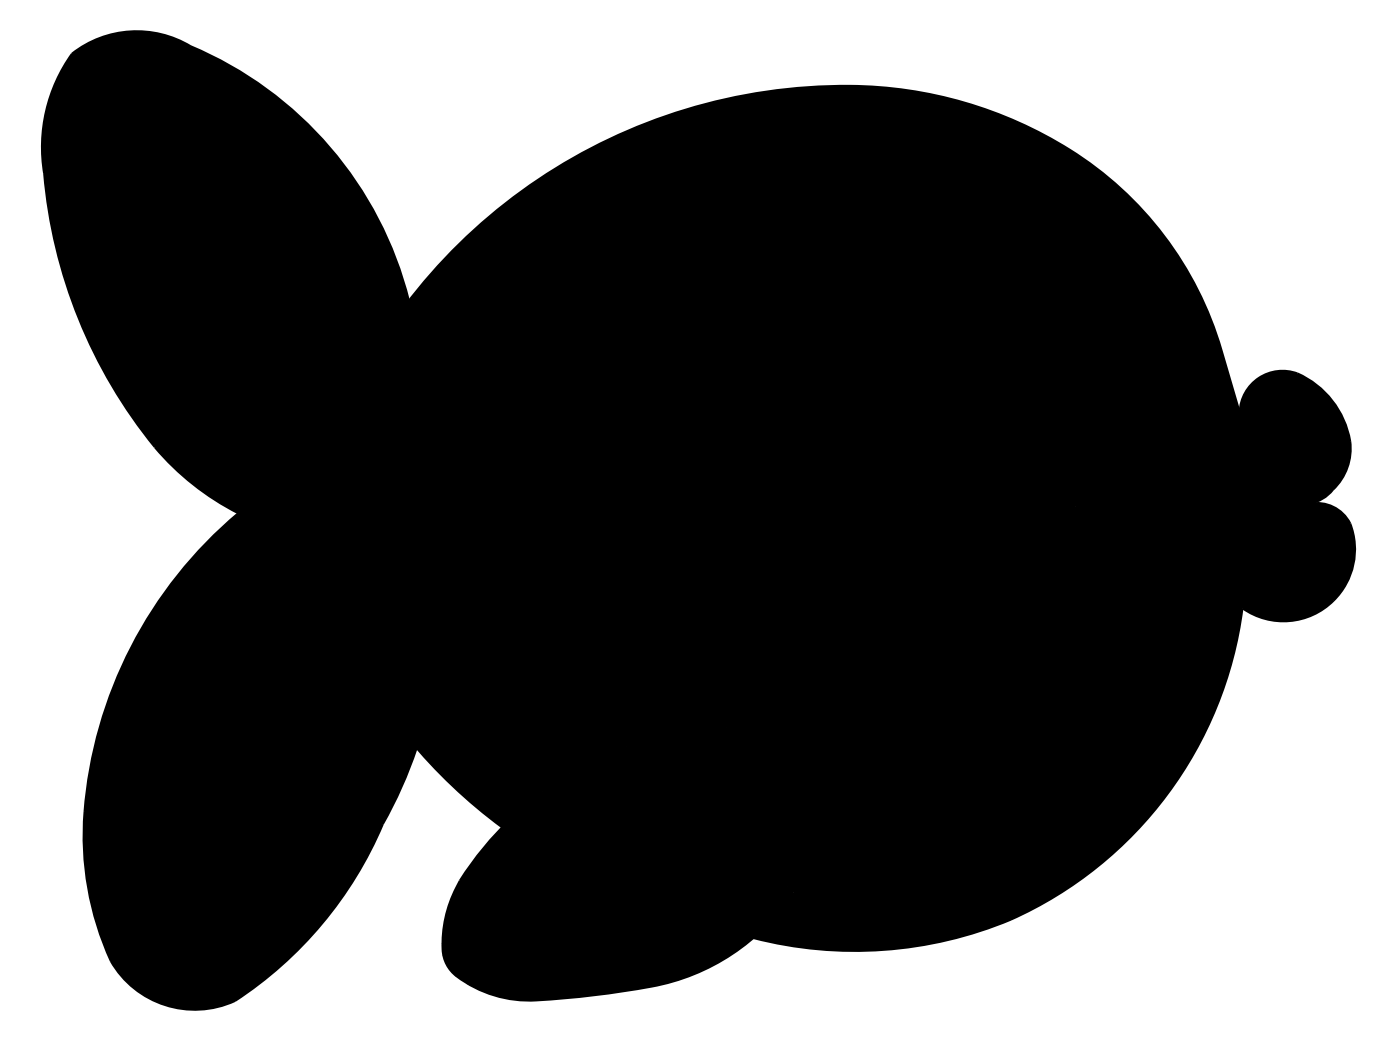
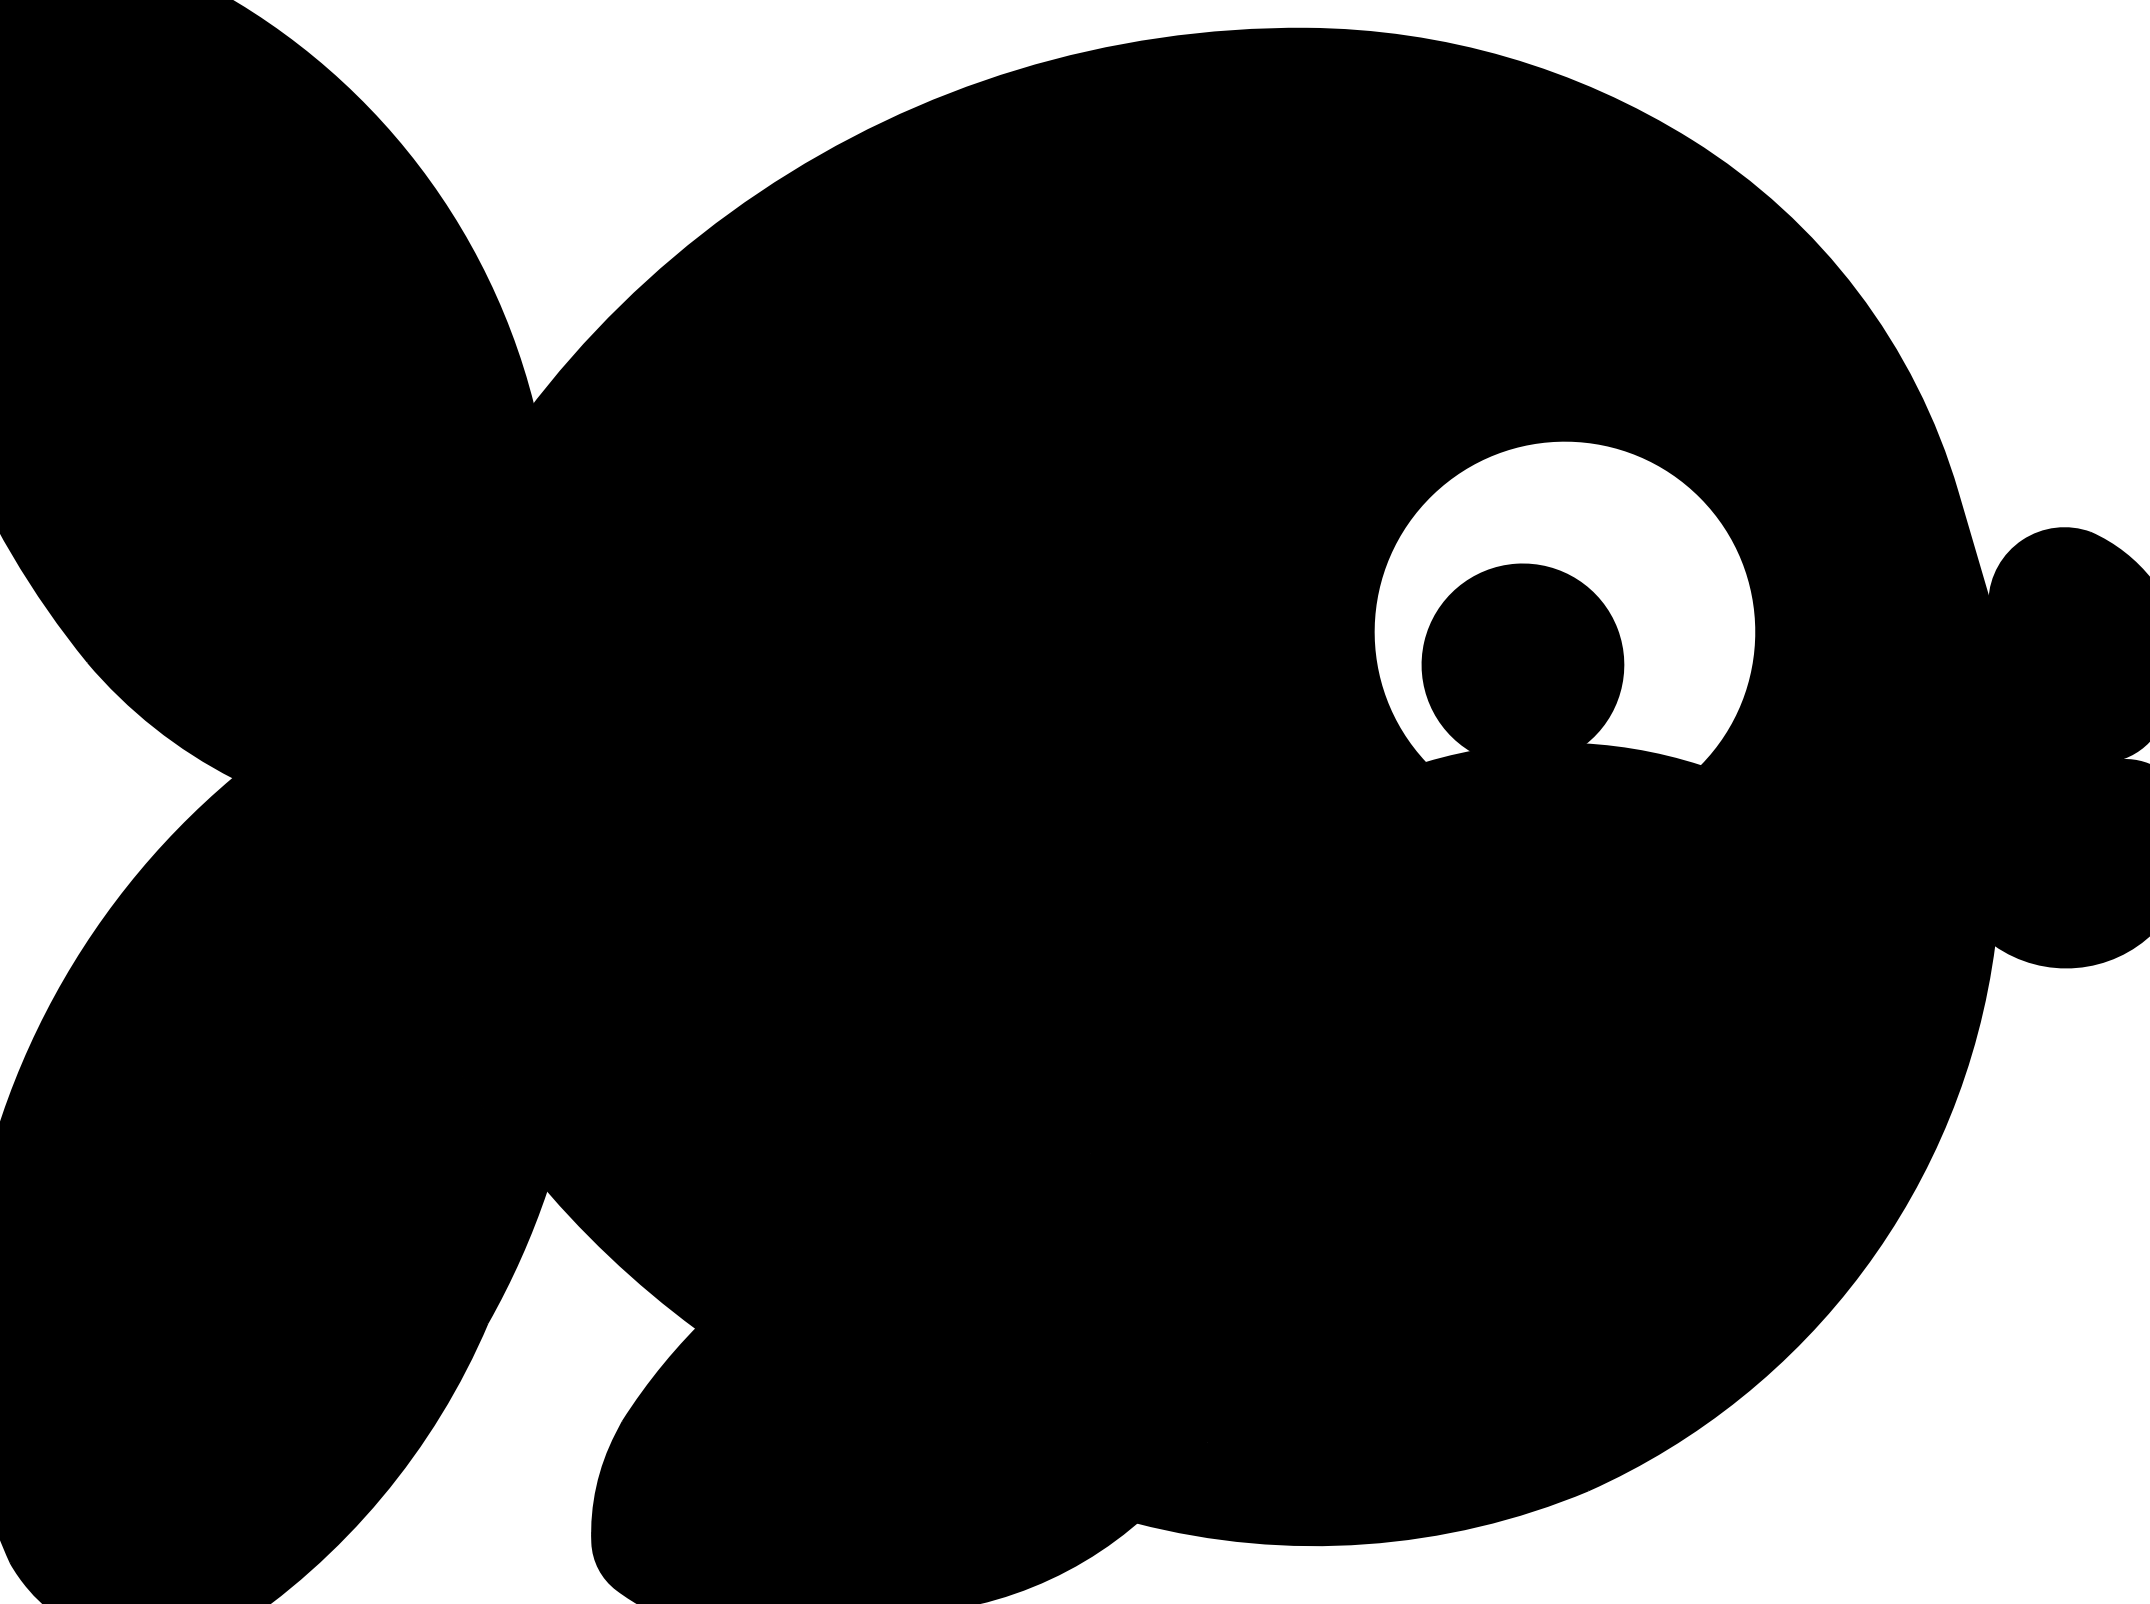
fill: (997, 413) -> (1564, 603), removed

